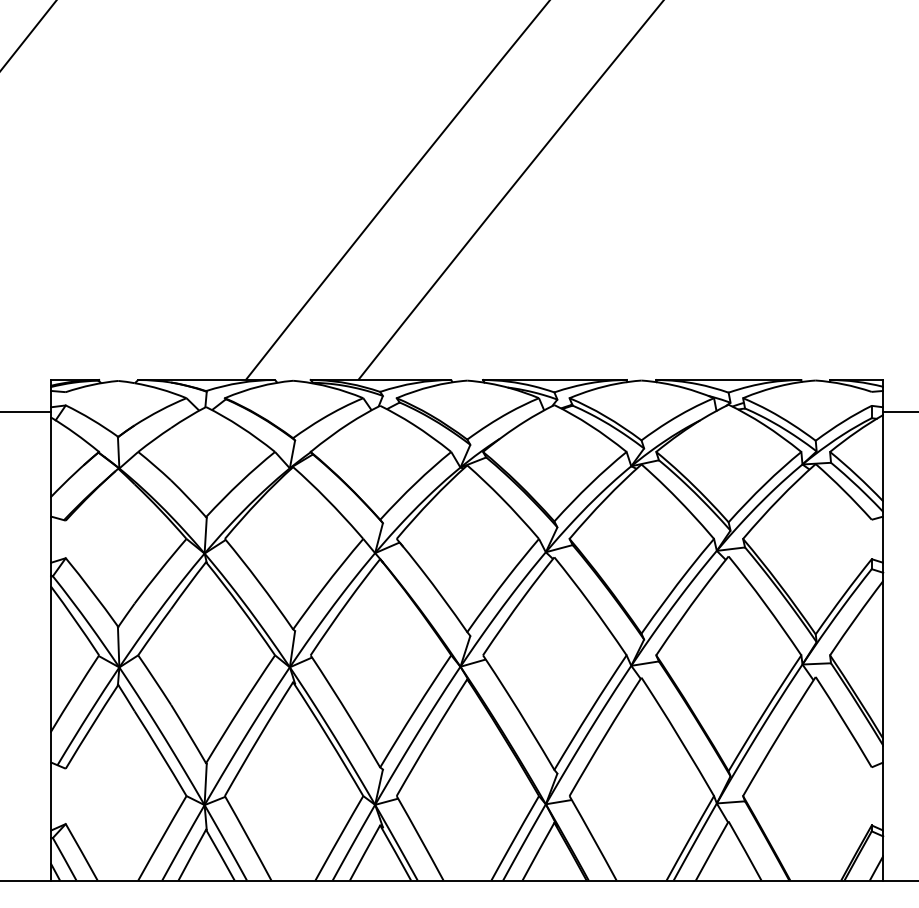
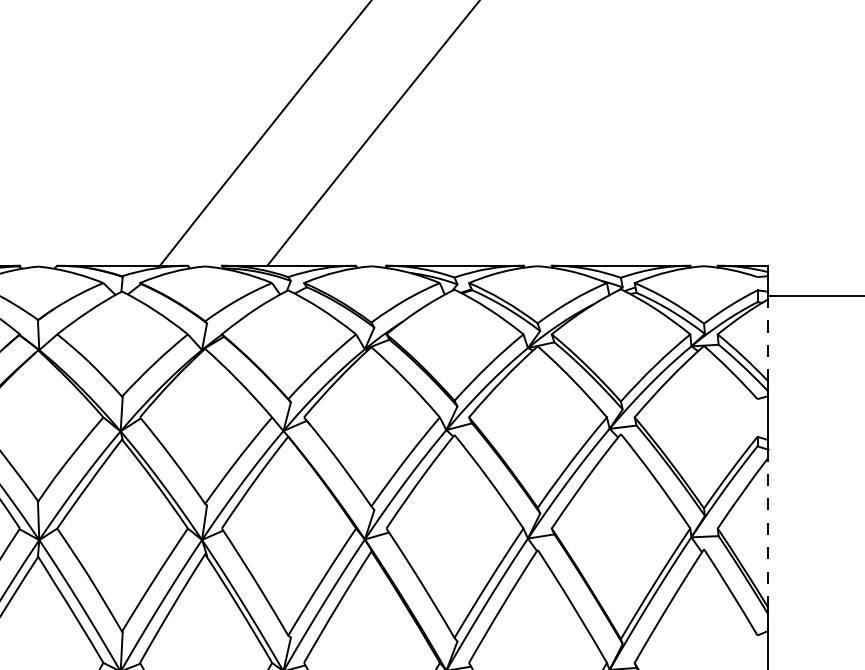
line: (883, 457) -> (768, 339), solid -> dashed
line: (883, 659) -> (768, 532), solid -> dashed

